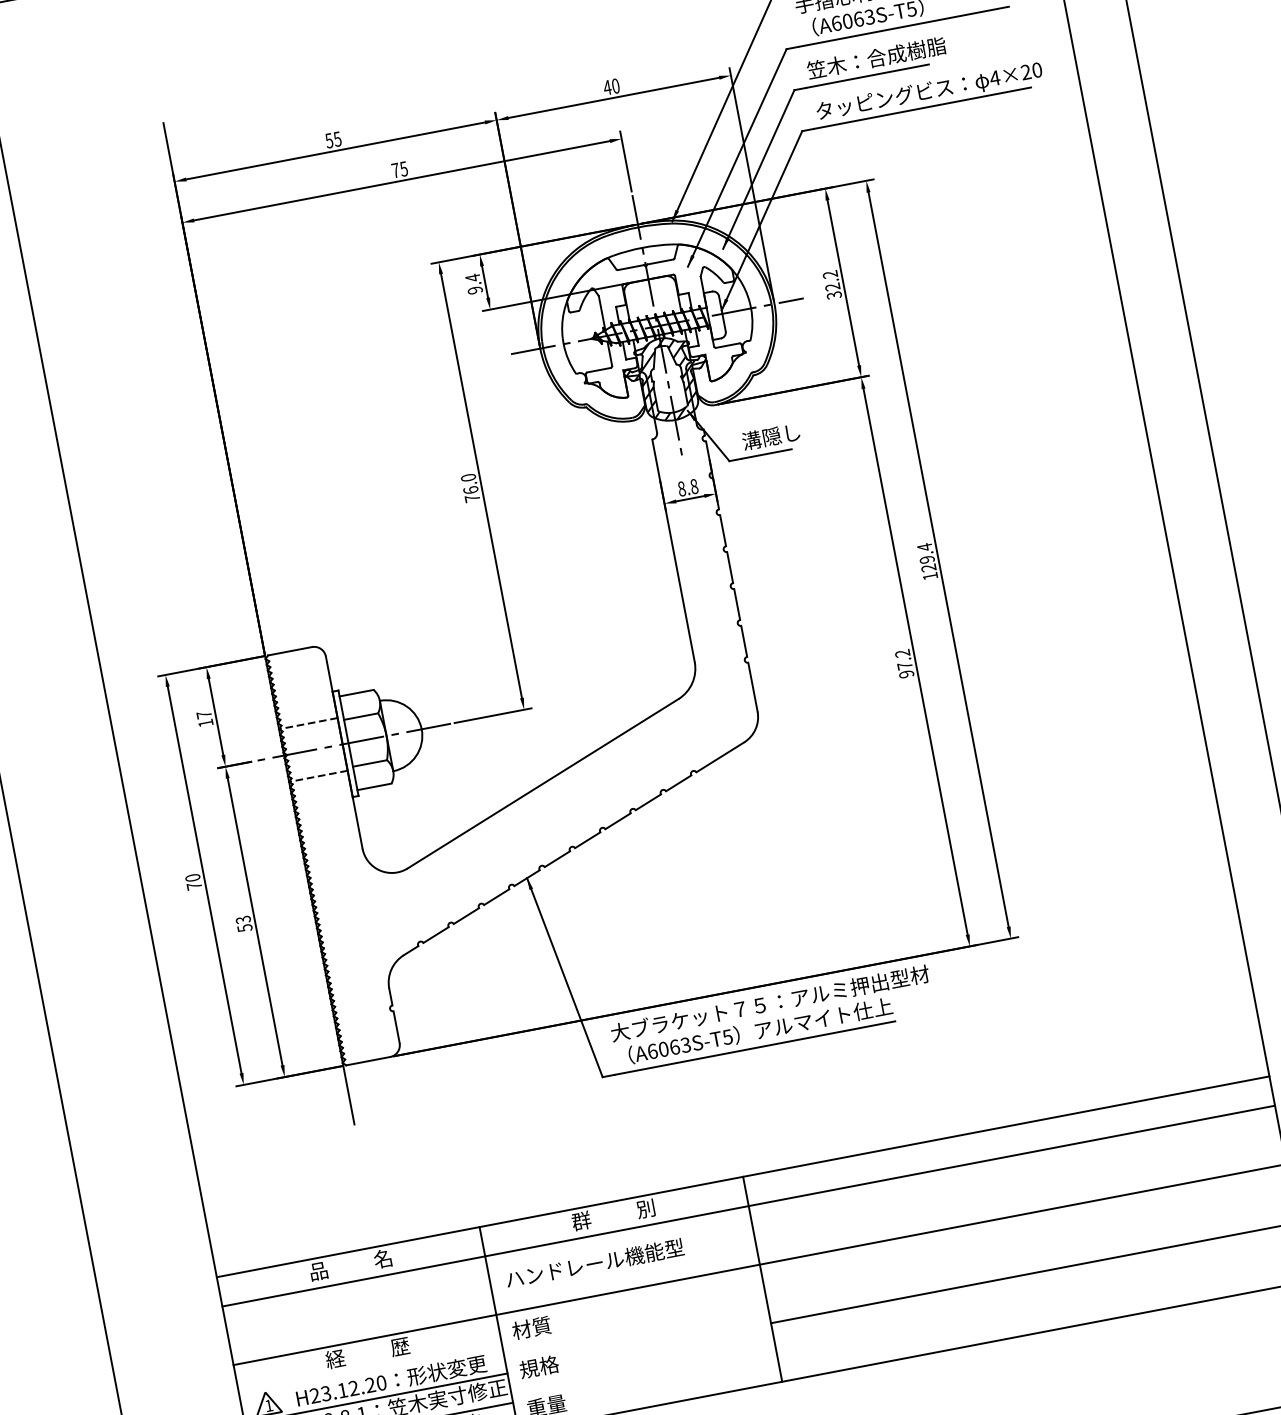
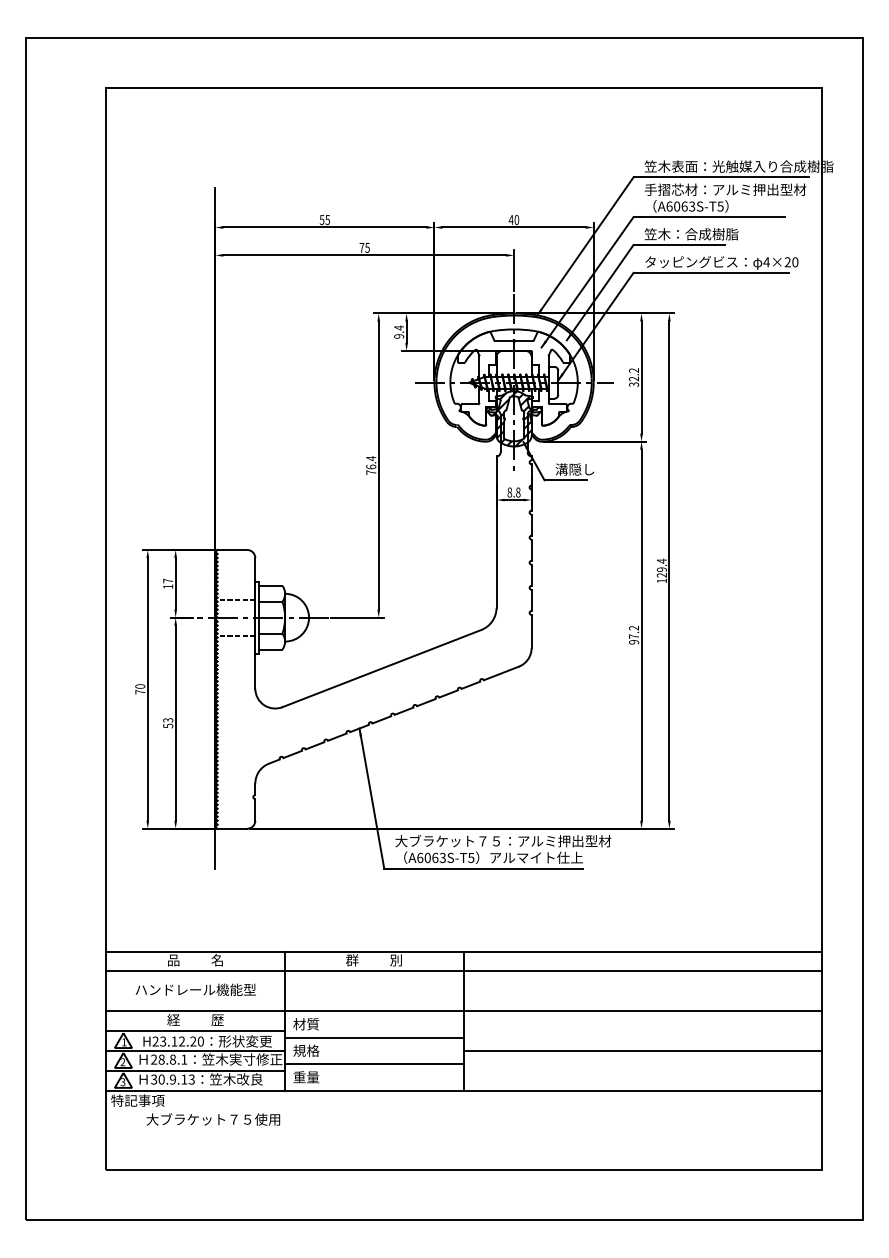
text: (468, 477) -> (371, 458), 76.0 -> 76.4
text: (594, 1263) -> (195, 989), moved
line: (634, 1328) -> (373, 1037), added
line: (641, 1368) -> (373, 1064), added
line: (370, 1369) -> (195, 1031), added

